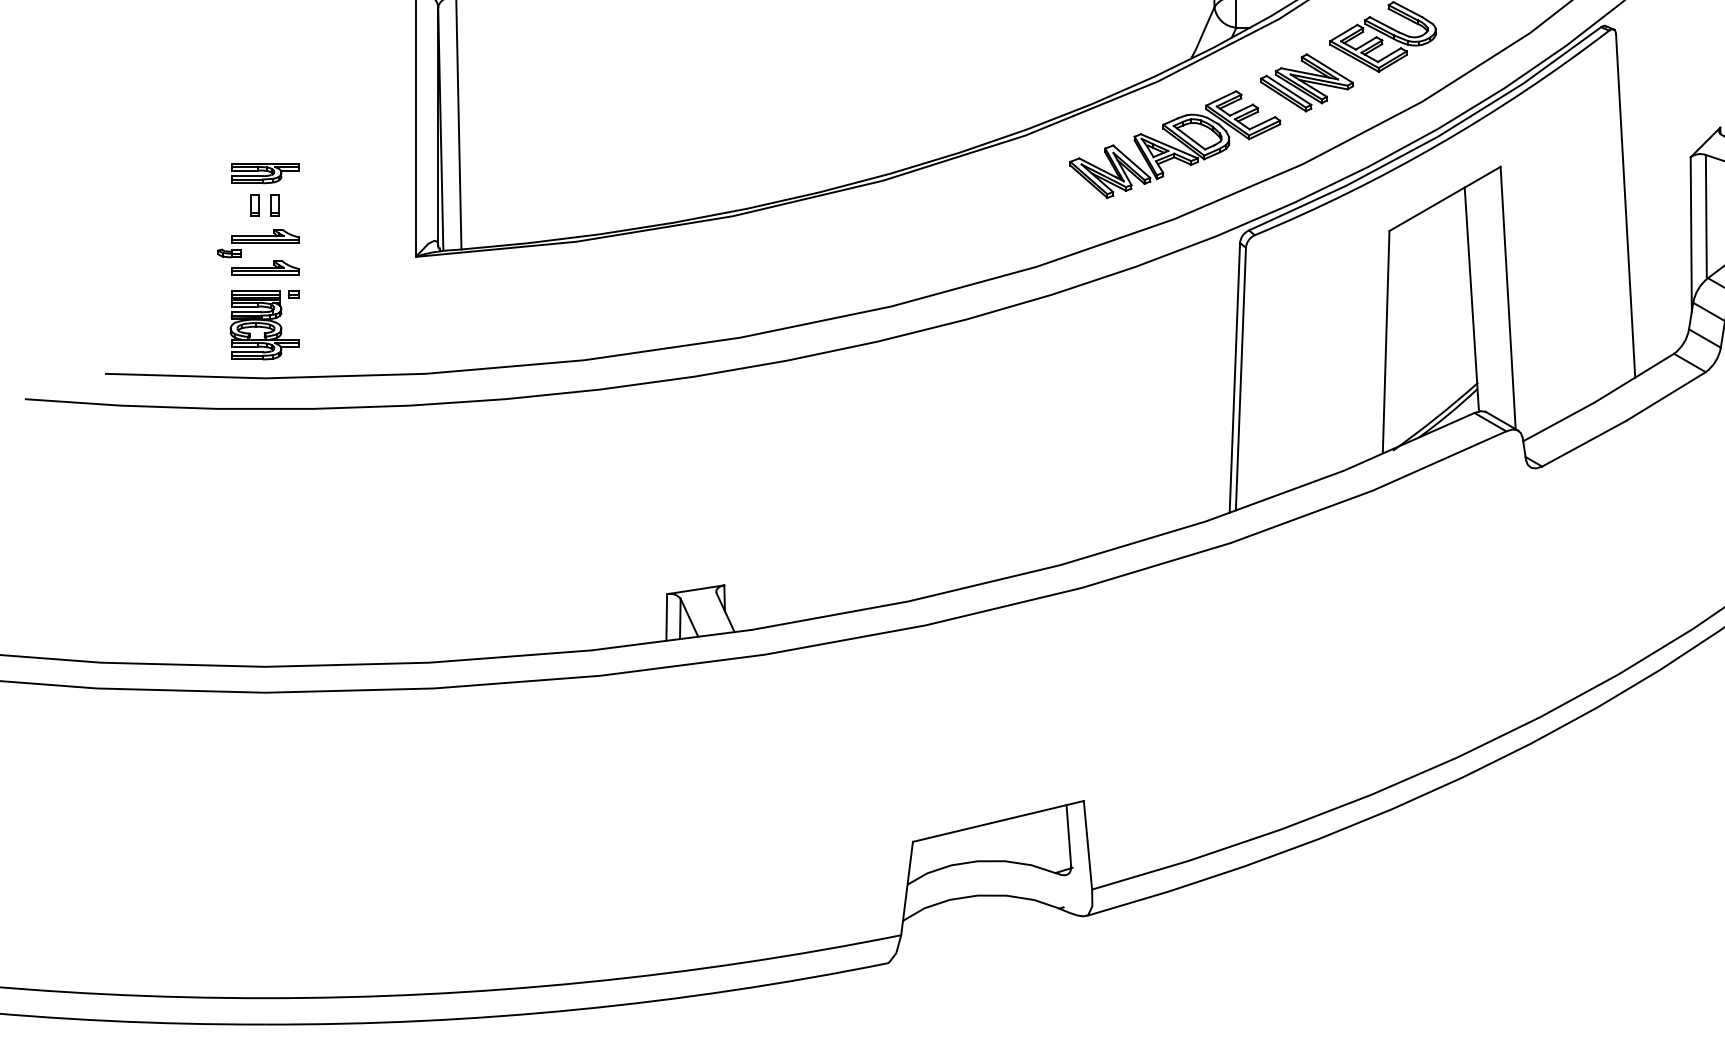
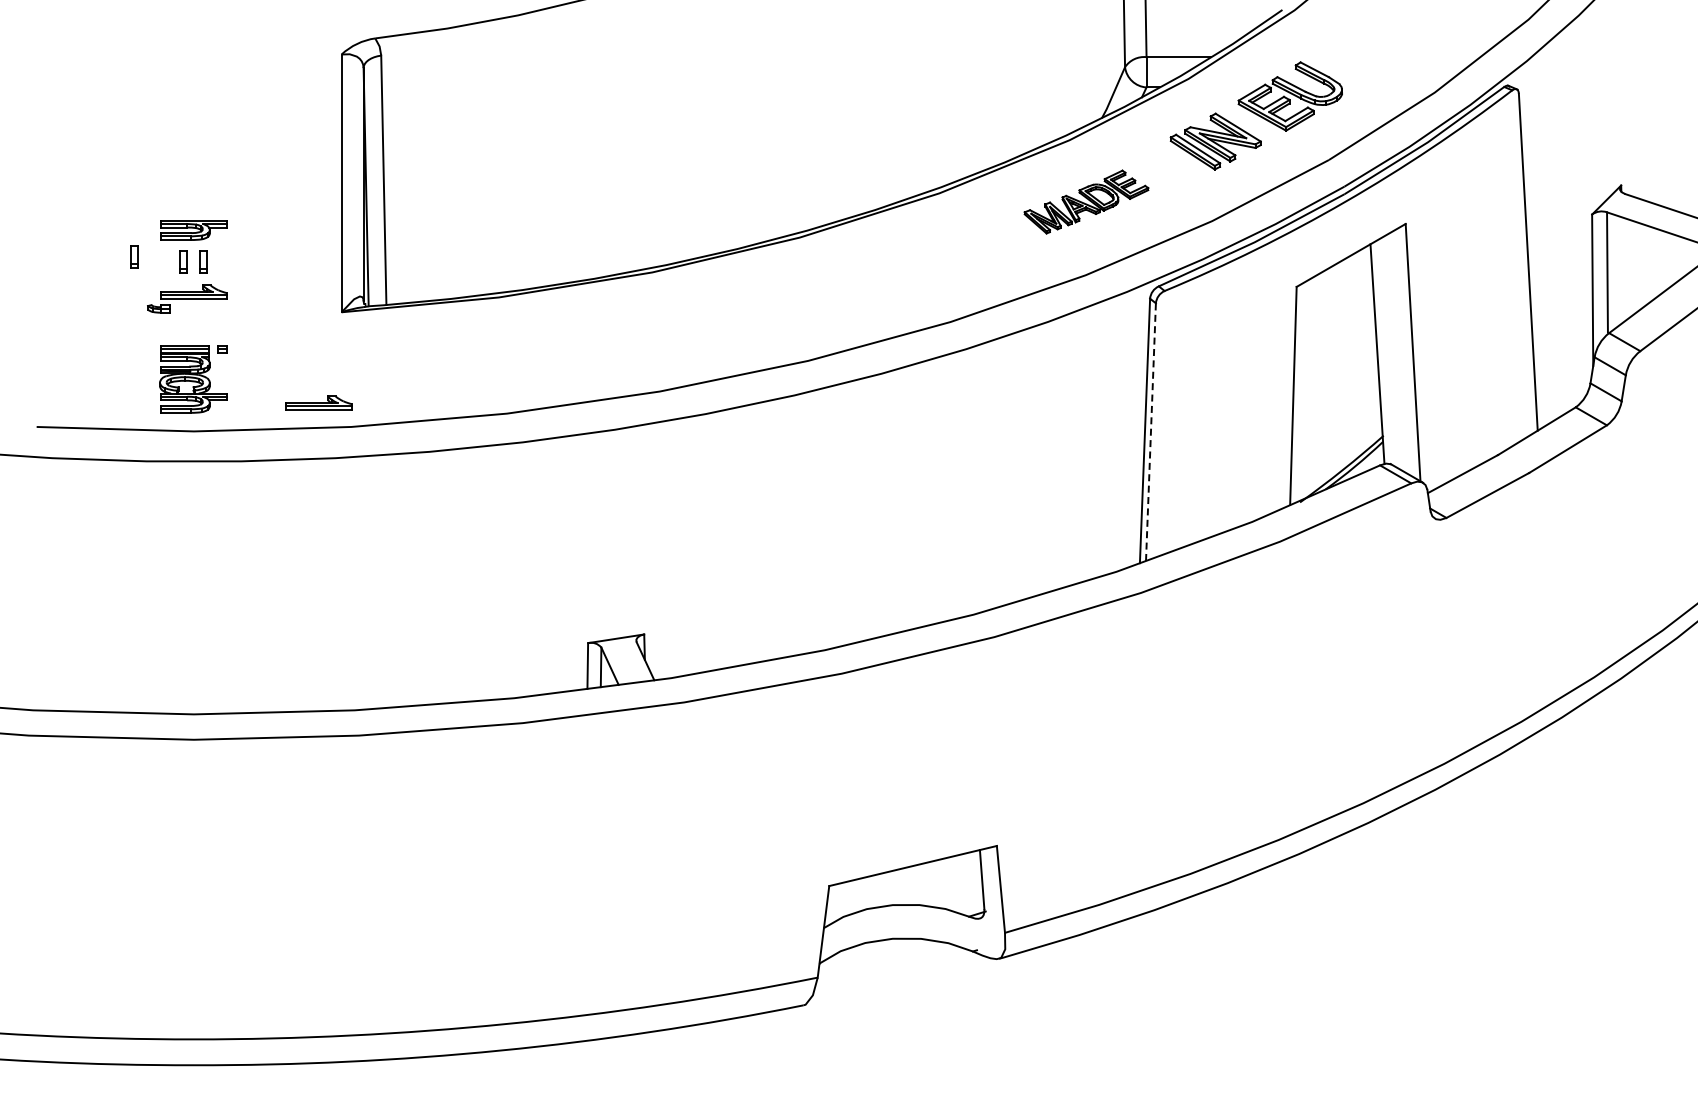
part: (1175, 143) -> (1086, 201), size x0.6
part: (204, 200) -> (134, 256), added
part: (264, 267) -> (318, 402), moved
line: (1240, 379) -> (1150, 432), solid -> dashed

